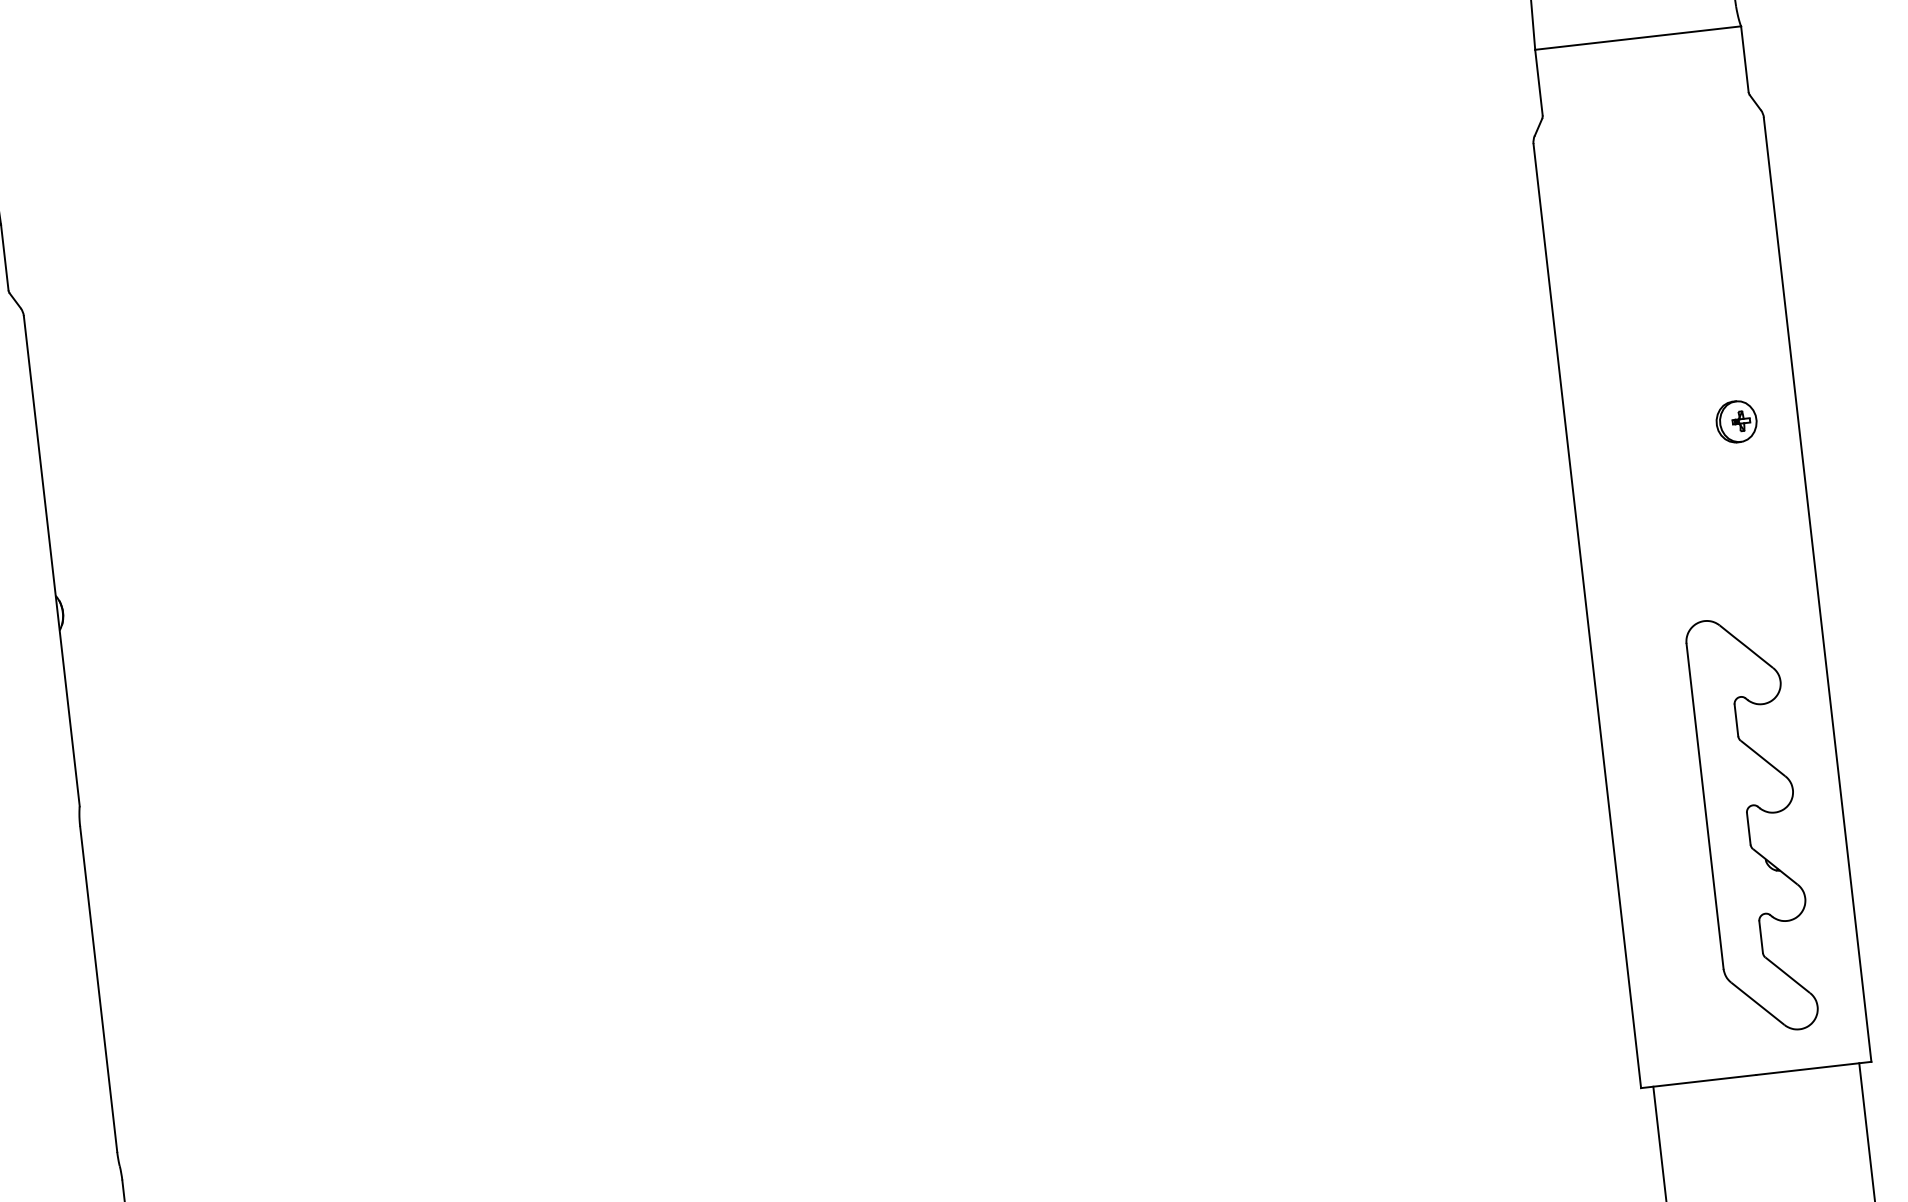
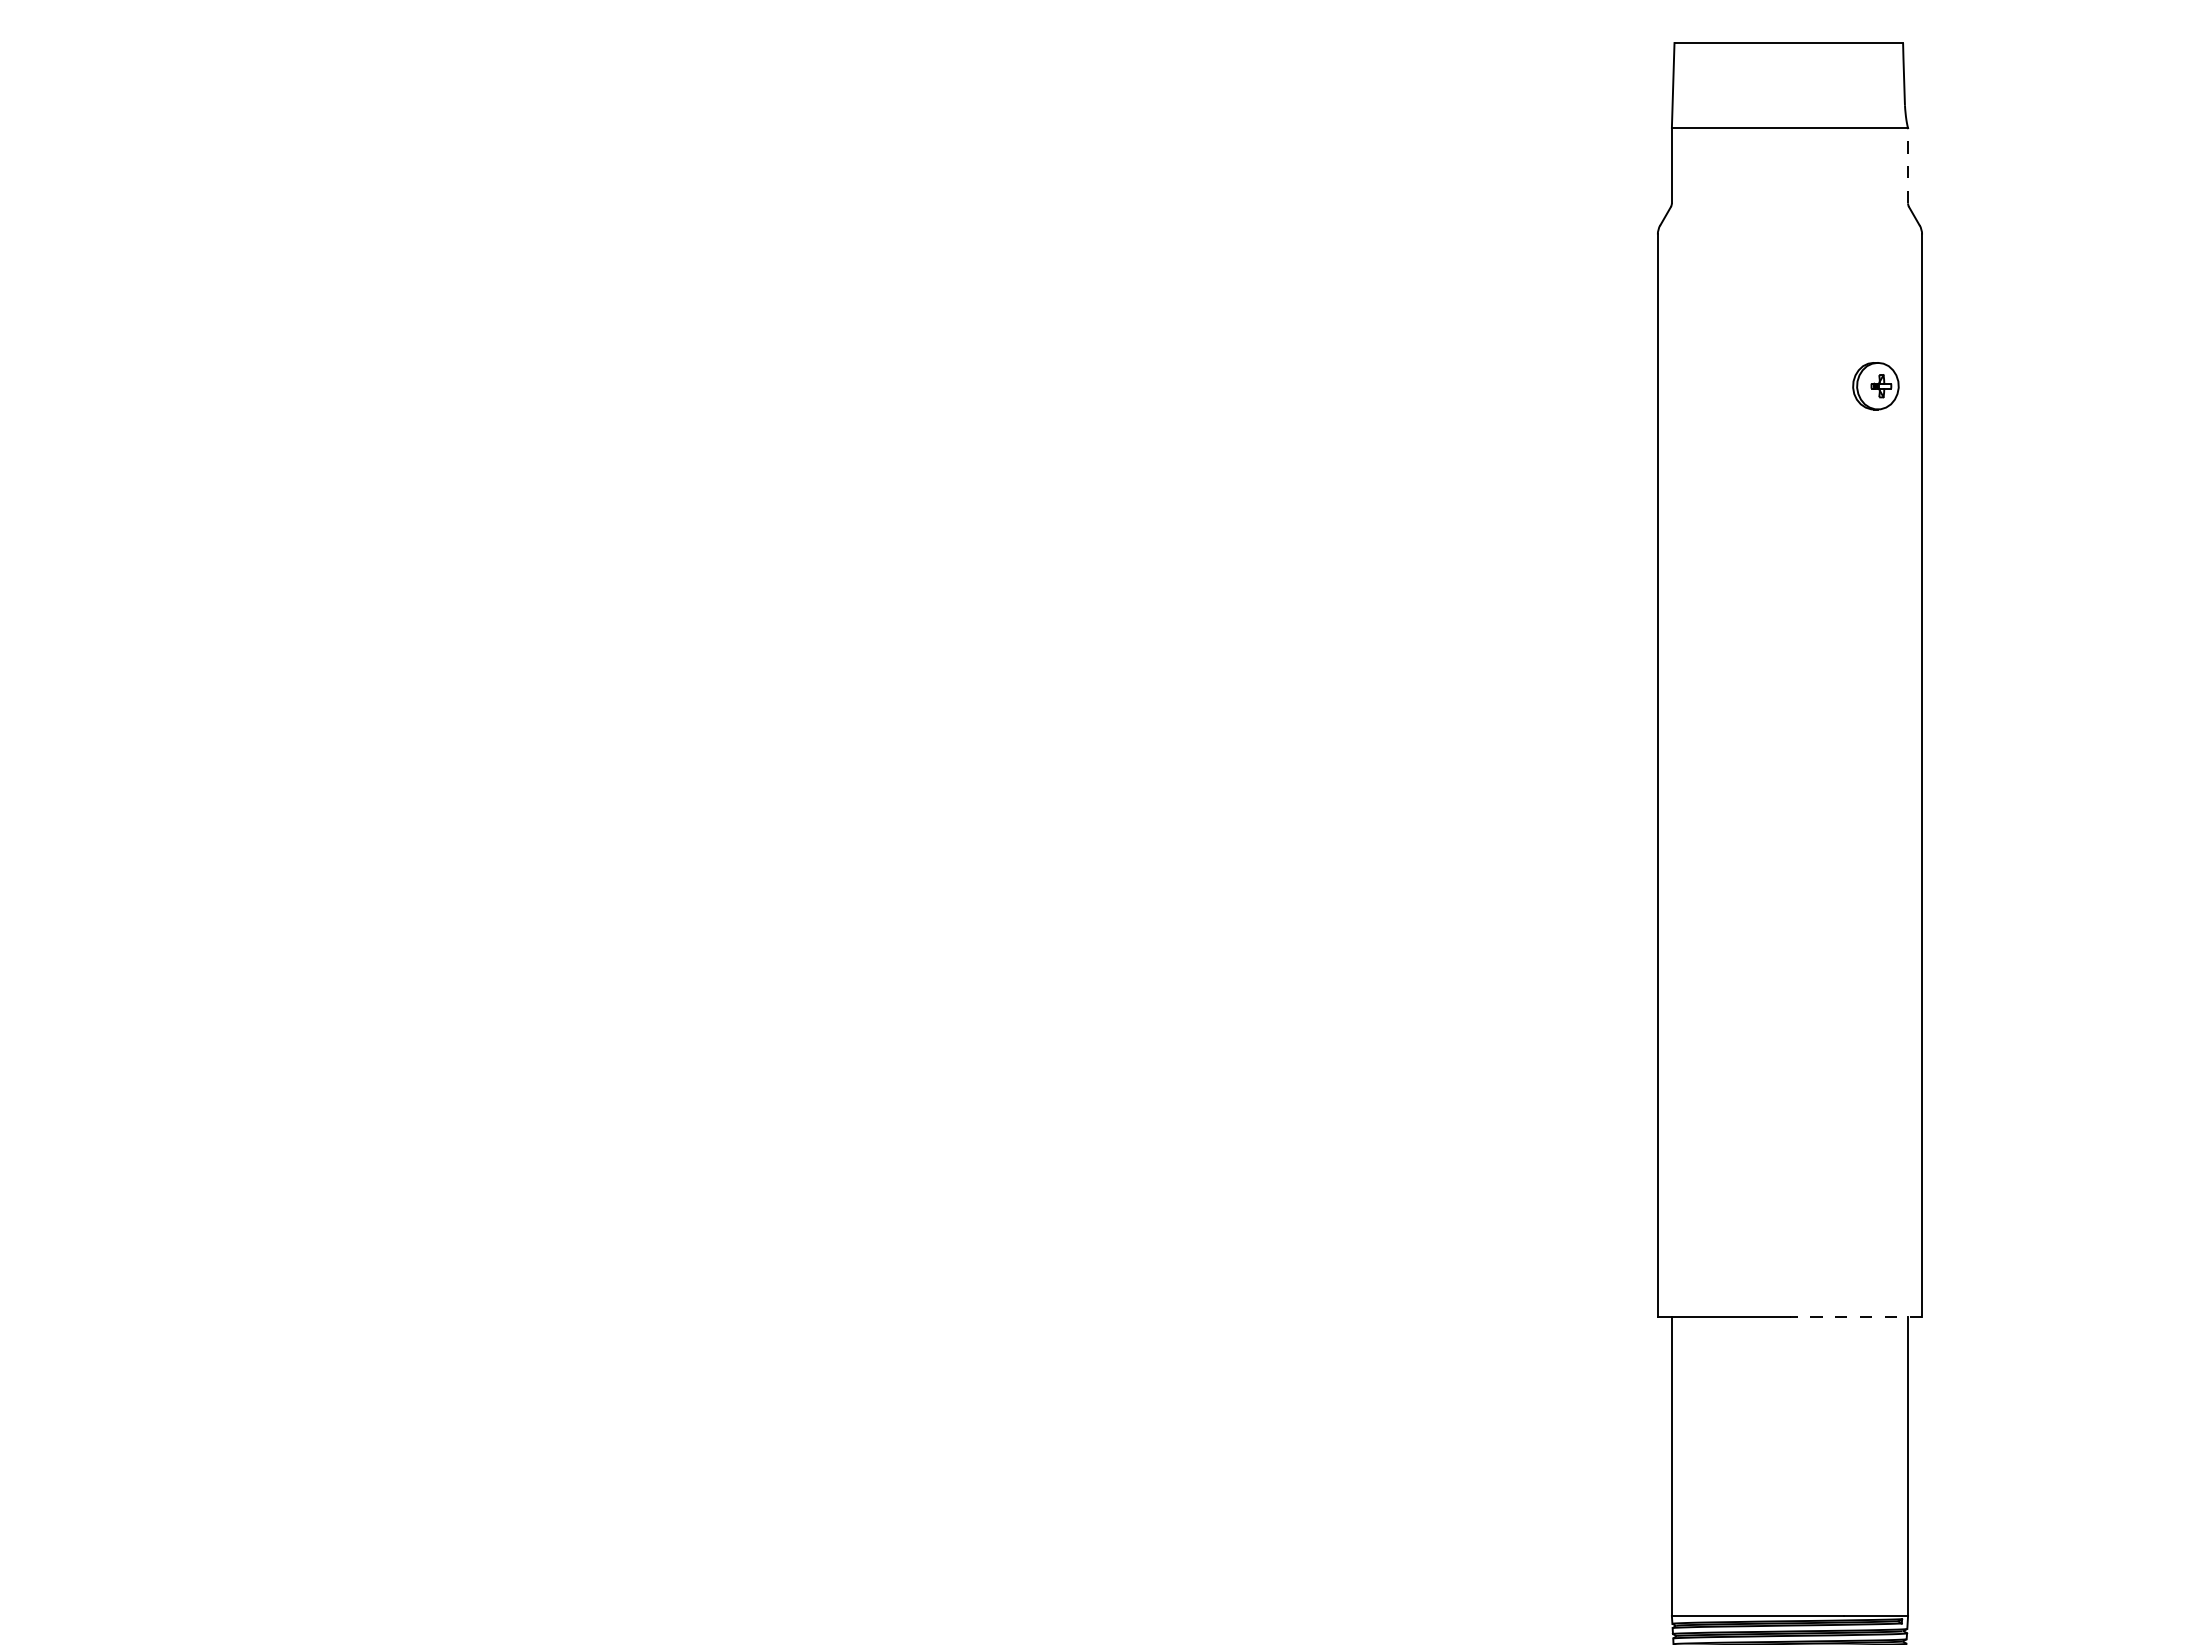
line: (1745, 59) -> (1908, 165), solid -> dashed
part: (1736, 422) -> (1875, 386), moved
part: (1752, 824) -> (1817, 1033), removed
line: (1813, 1068) -> (1855, 1317), solid -> dashed

